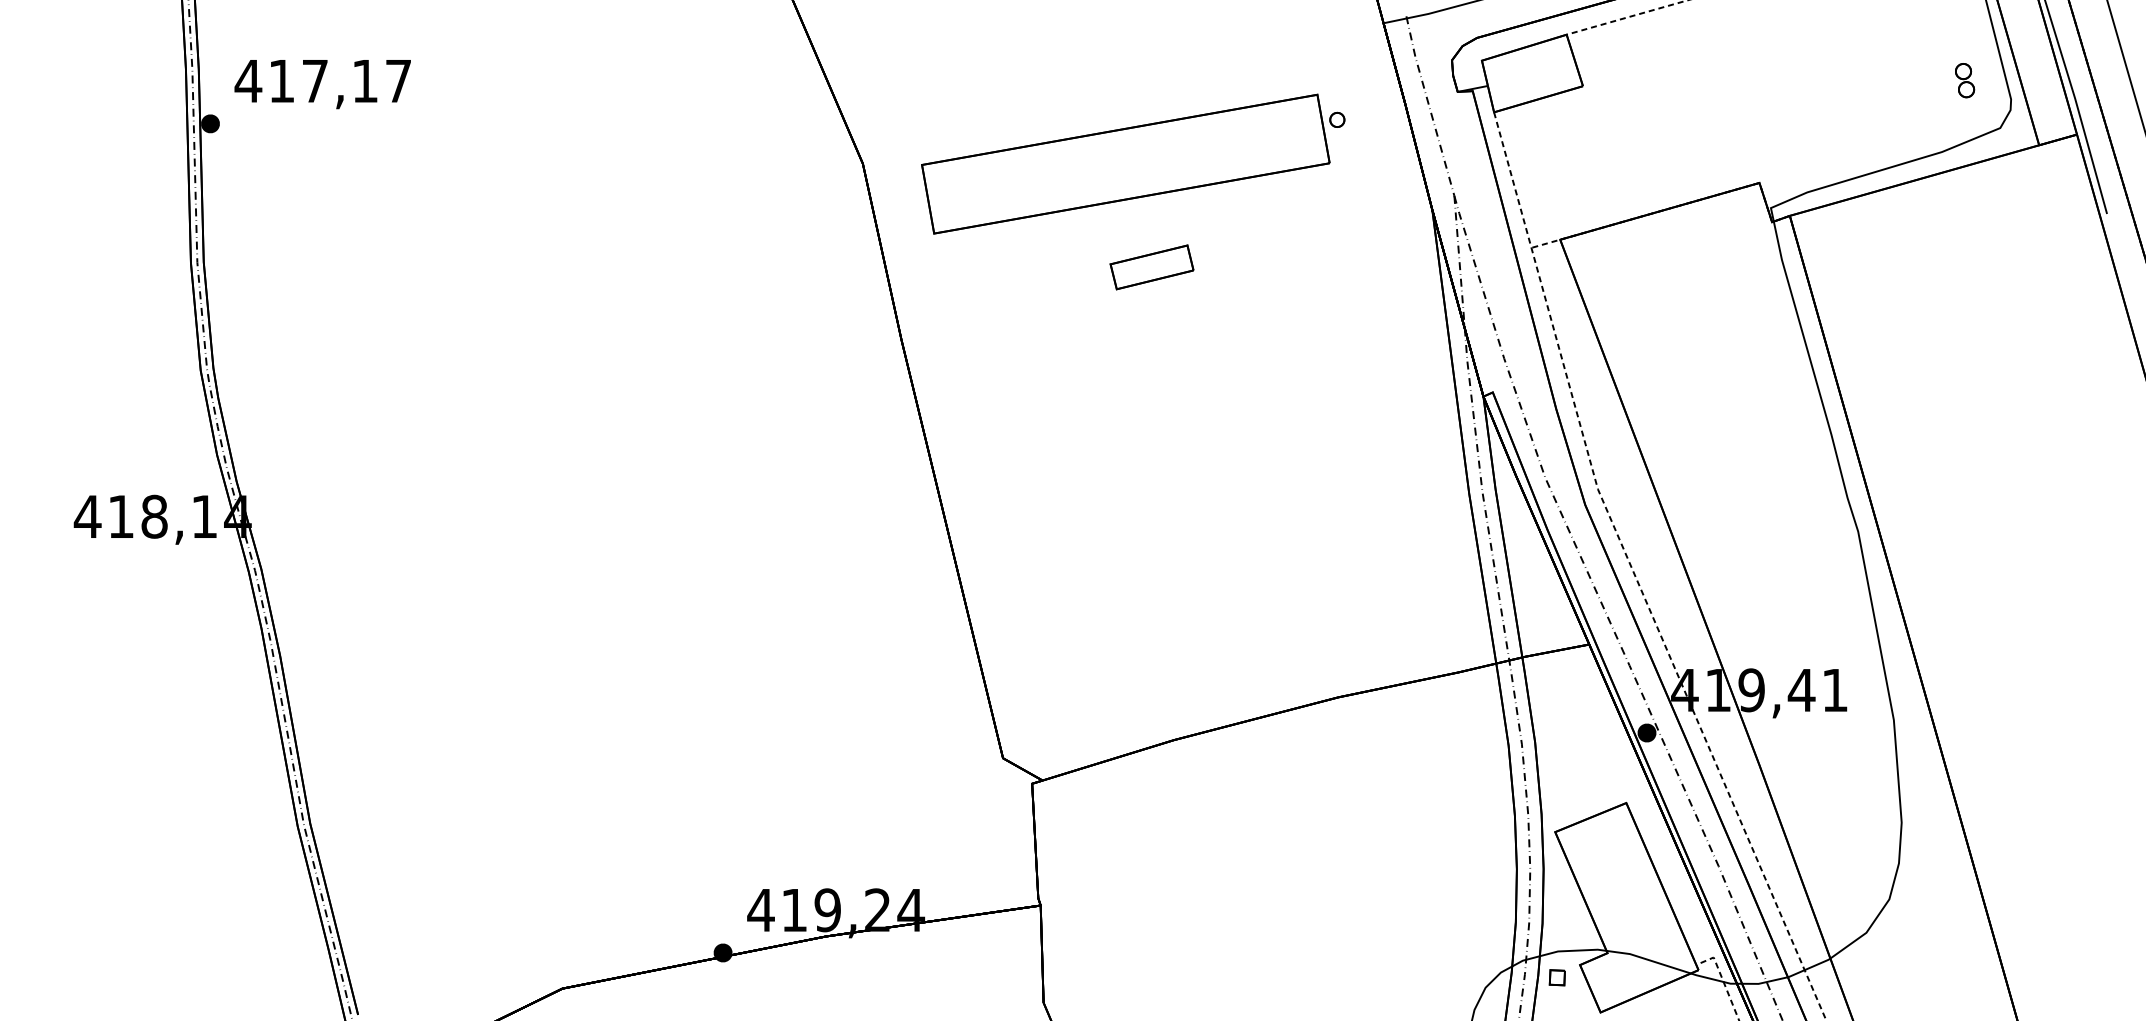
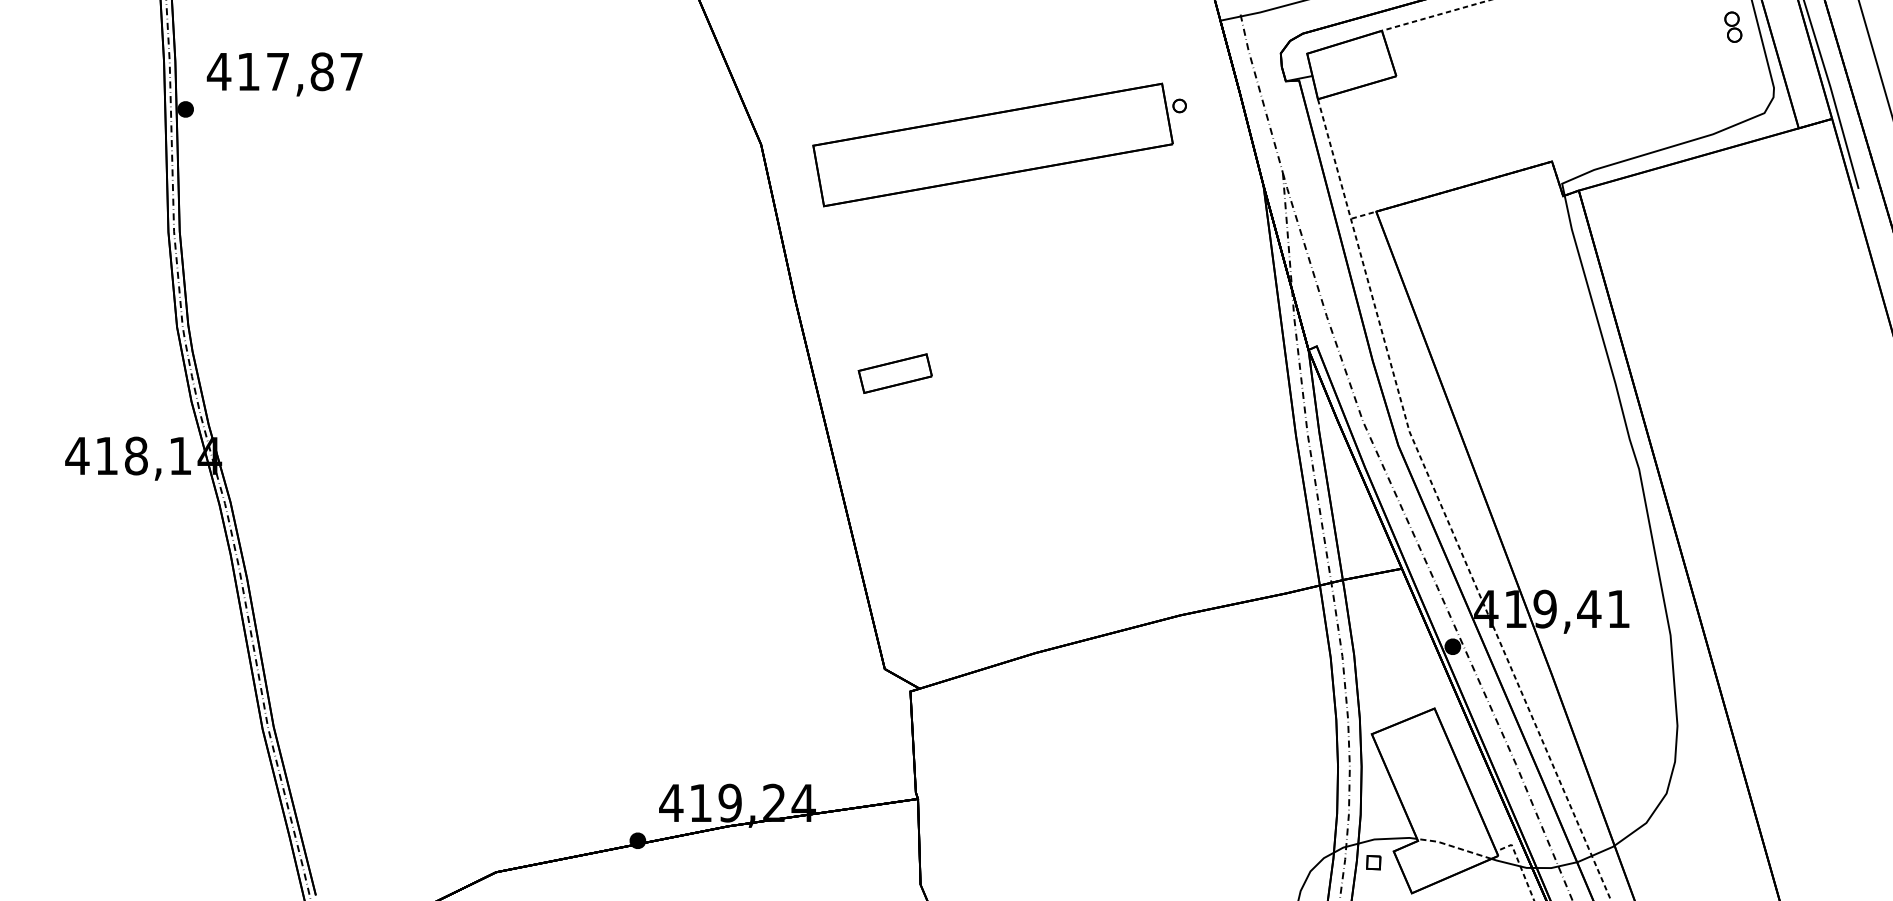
part: (1965, 80) -> (1733, 27), moved
text: (365, 81) -> (322, 72), 417,17 -> 417,87
part: (1151, 267) -> (894, 373), moved
line: (1648, 959) -> (1454, 846), solid -> dashed

